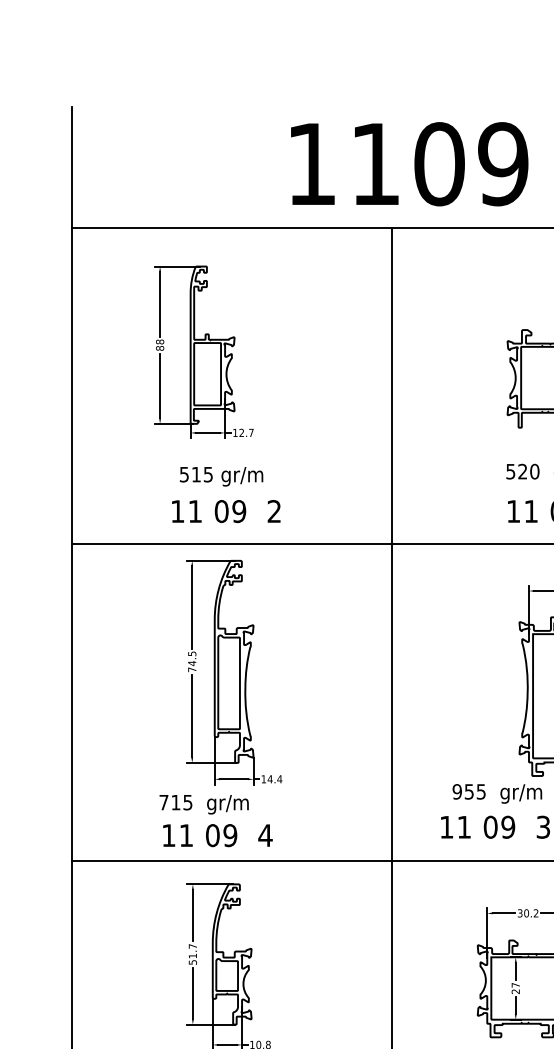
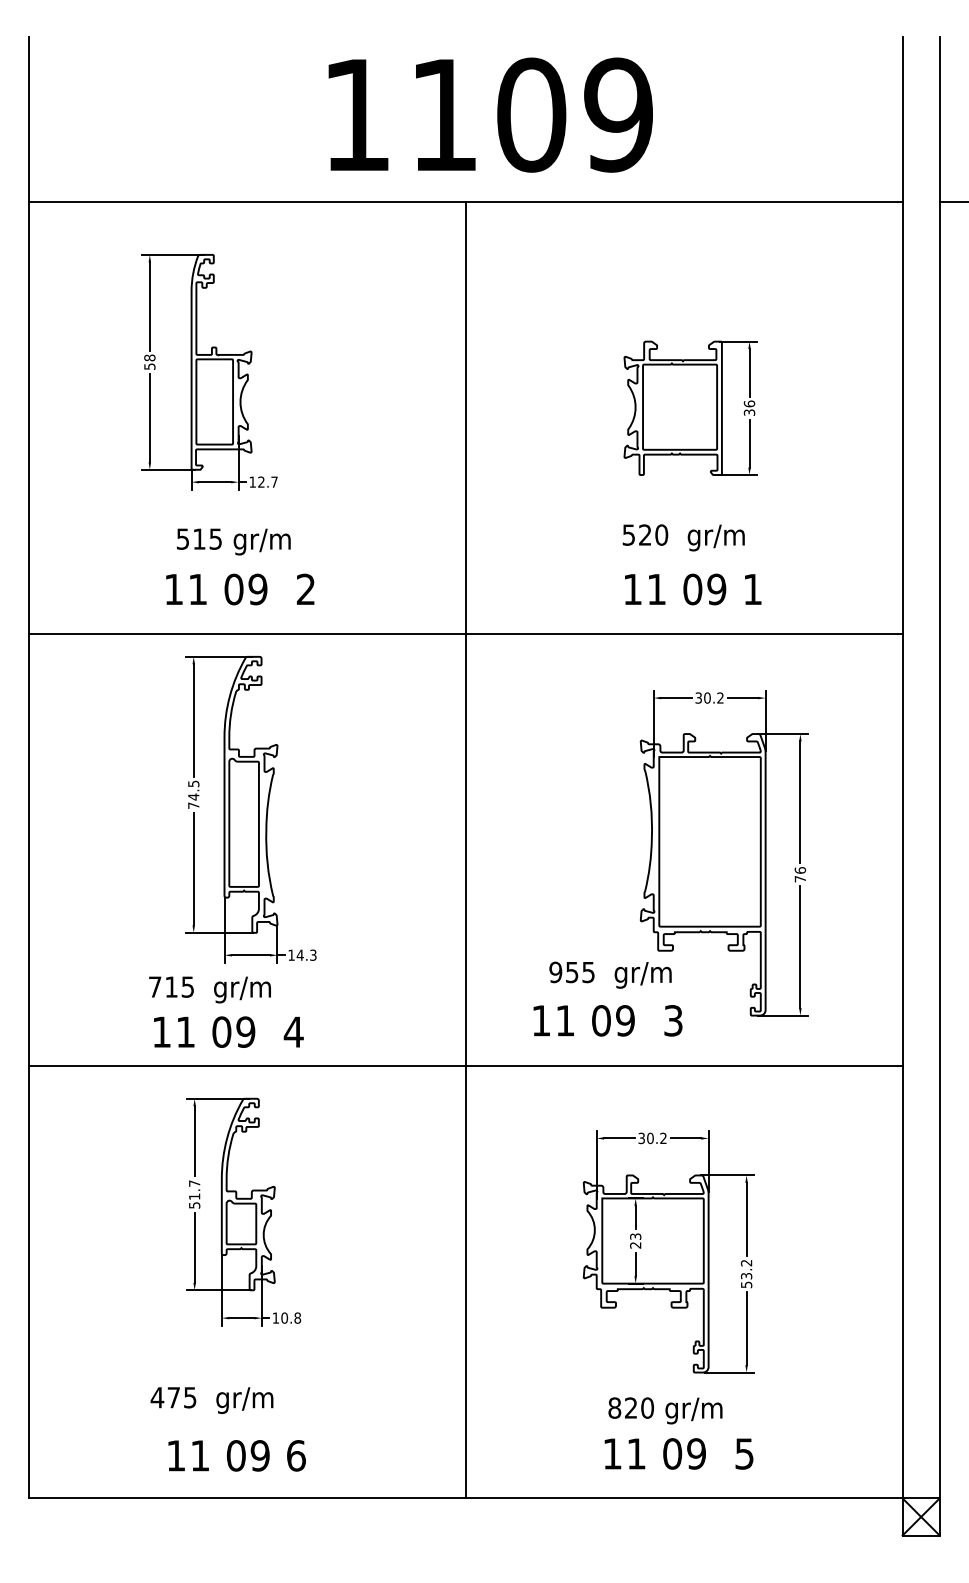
text: (159, 348) -> (149, 366), 88 -> 58
text: (279, 778) -> (312, 954), 14.4 -> 14.3
text: (515, 985) -> (635, 1236), 27 -> 23

